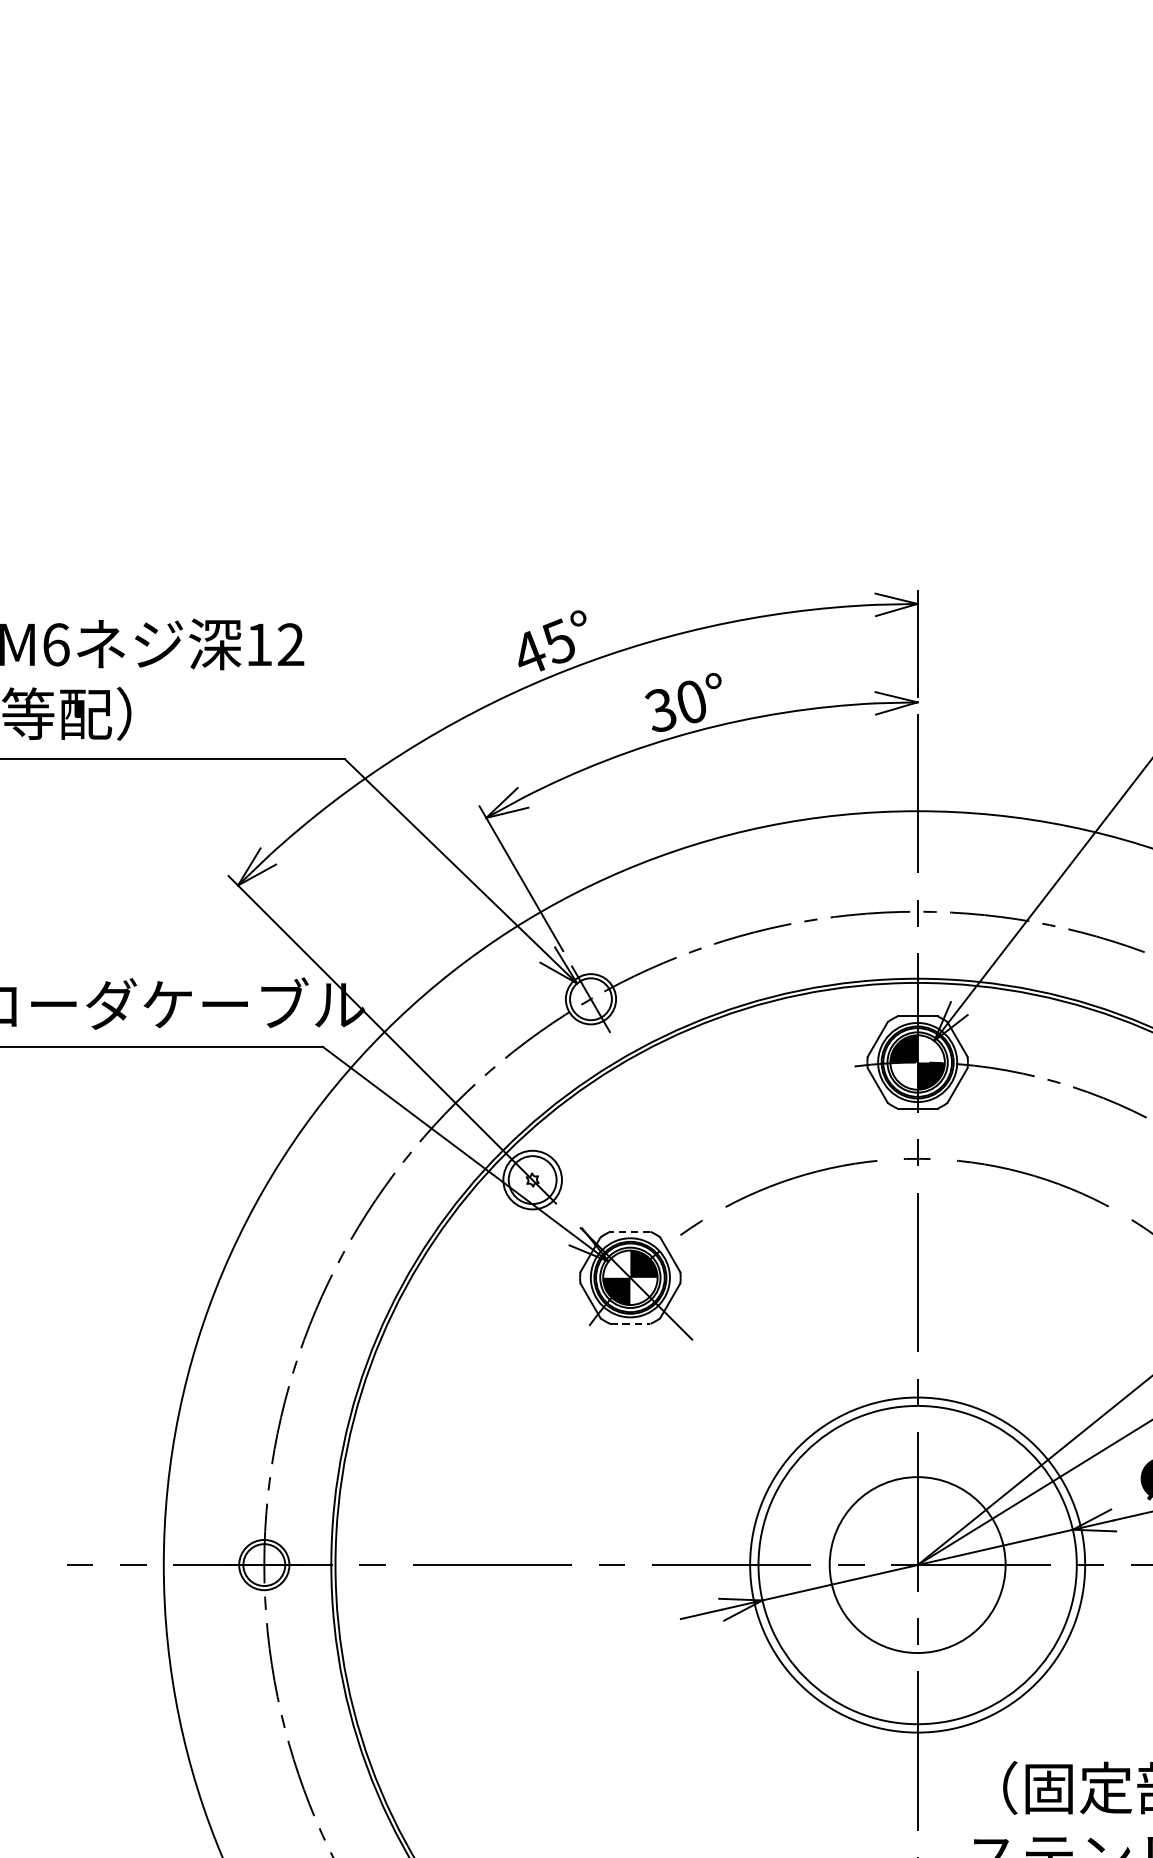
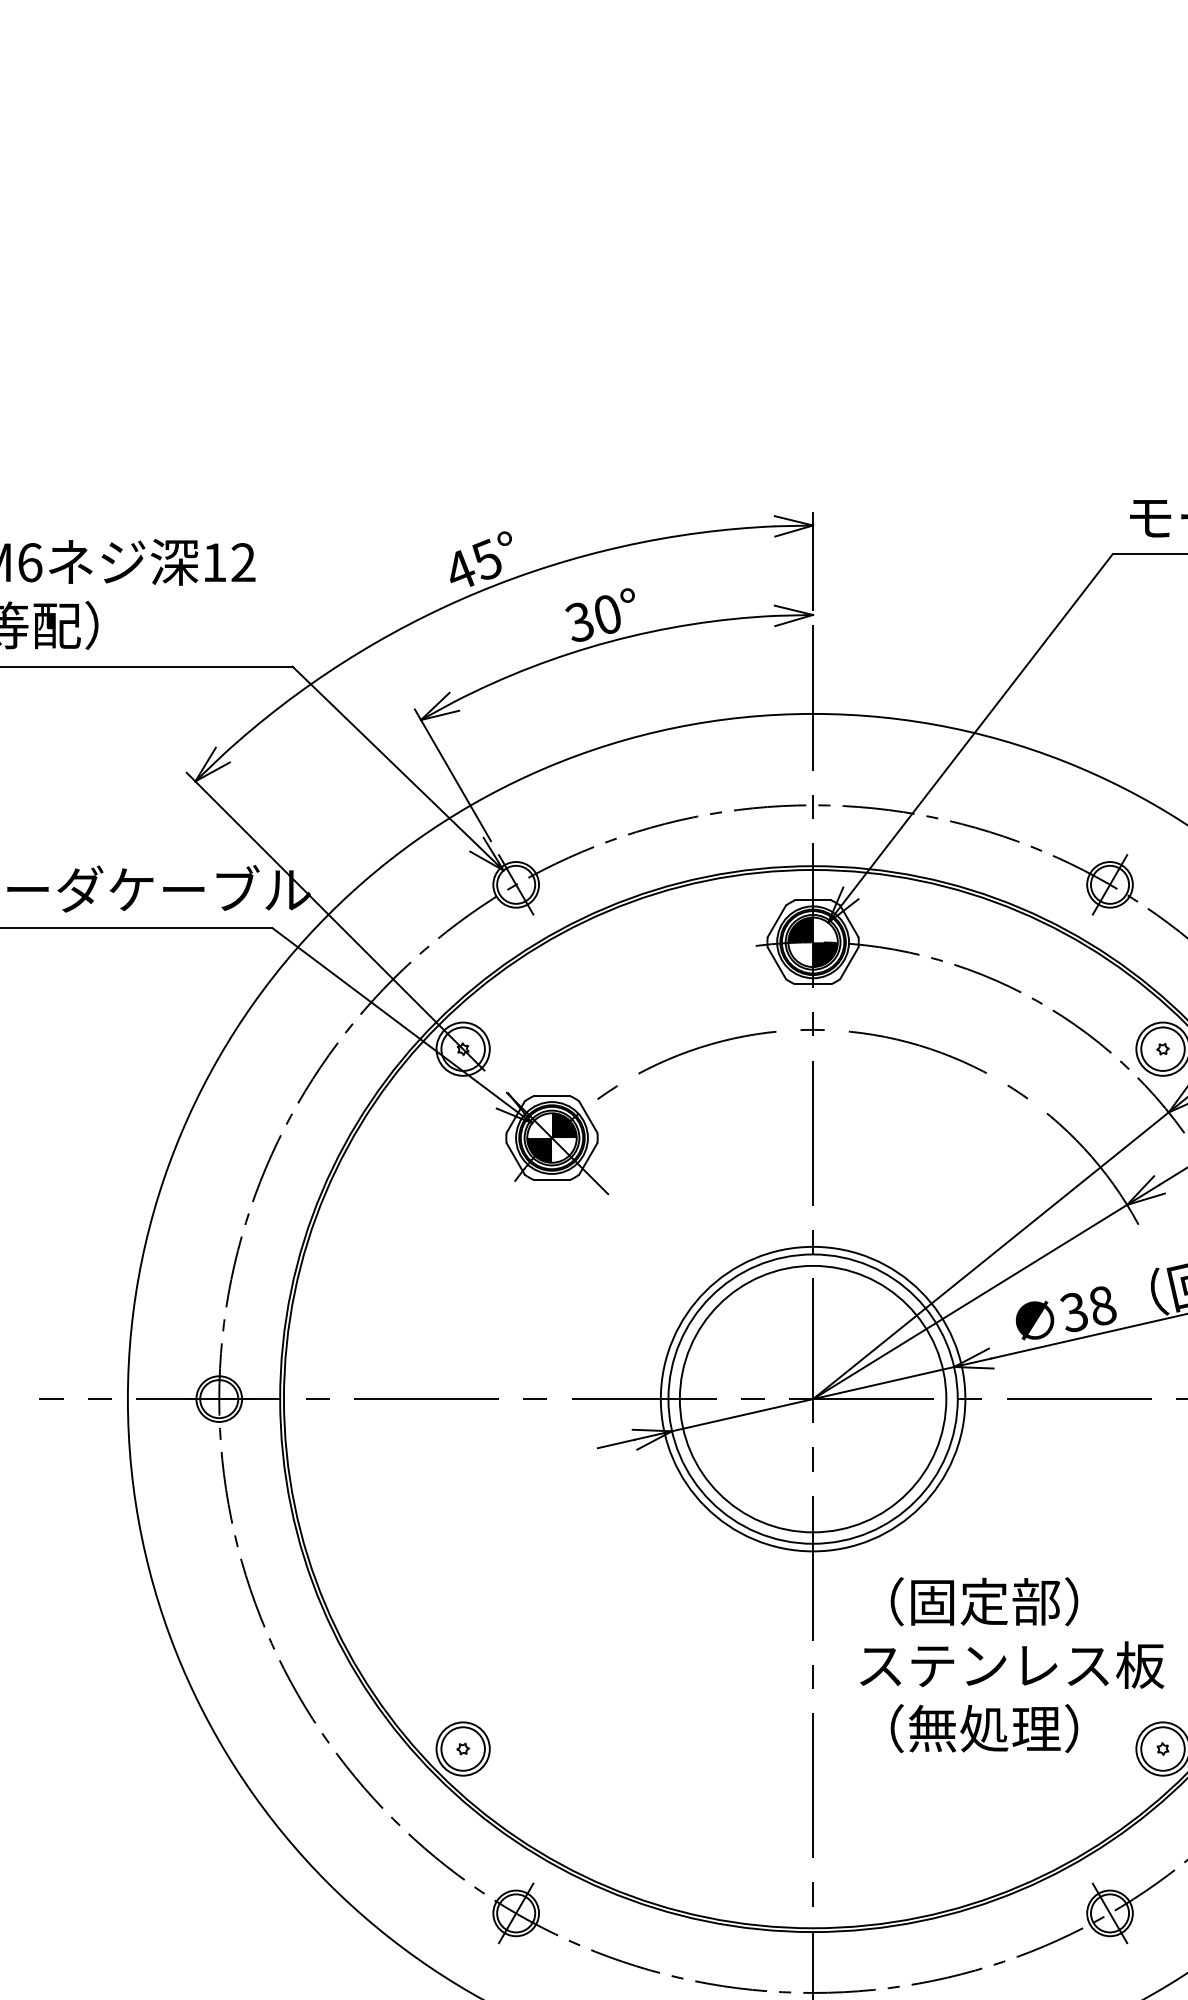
line: (629, 1232) -> (551, 1096), dashed -> solid
line: (630, 1323) -> (552, 1179), dashed -> solid
circle: (916, 1564) -> (812, 1398), size x1.67

